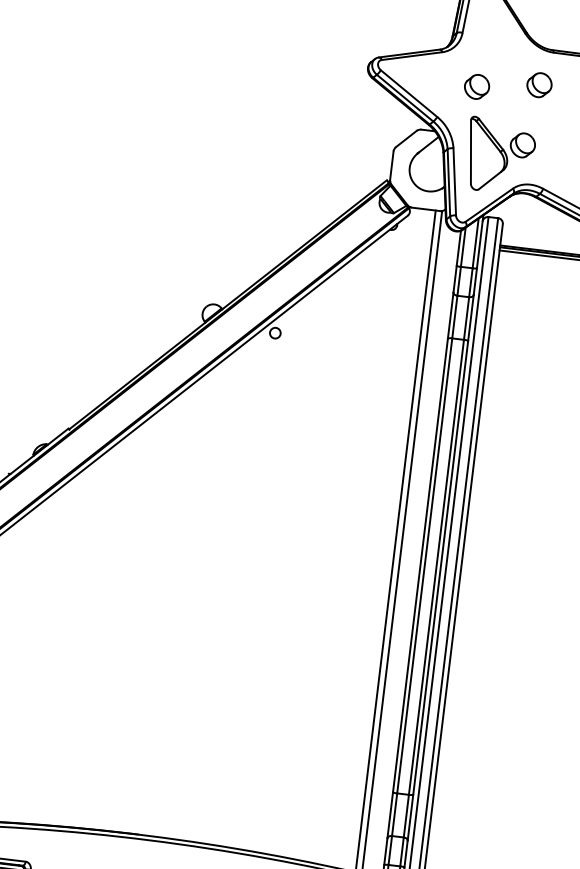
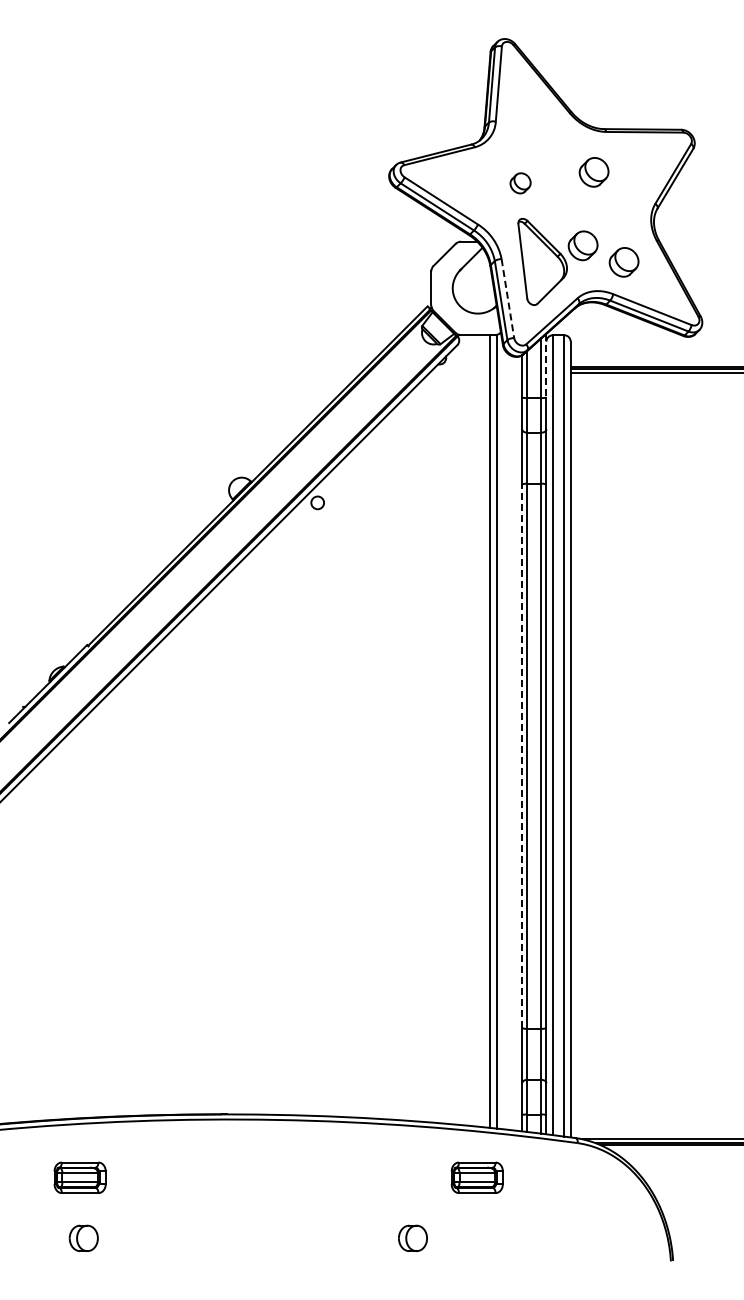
part: (476, 87) -> (520, 183), size x0.7
part: (554, 163) -> (623, 262), added
line: (454, 181) -> (507, 298), solid -> dashed
line: (480, 241) -> (546, 365), solid -> dashed
line: (420, 565) -> (522, 756), solid -> dashed

